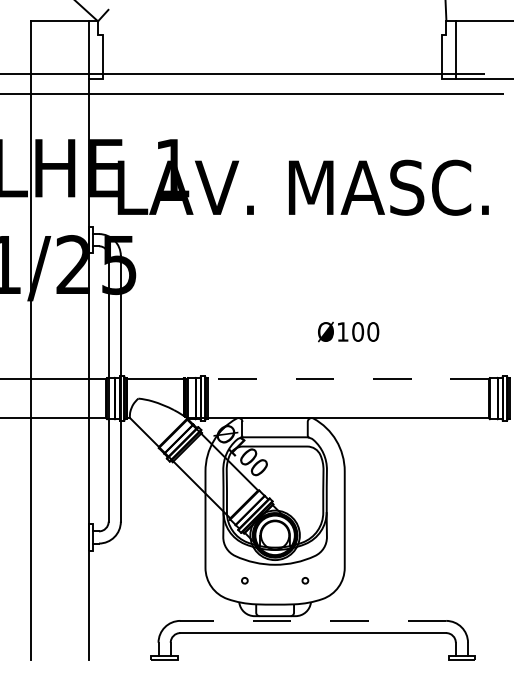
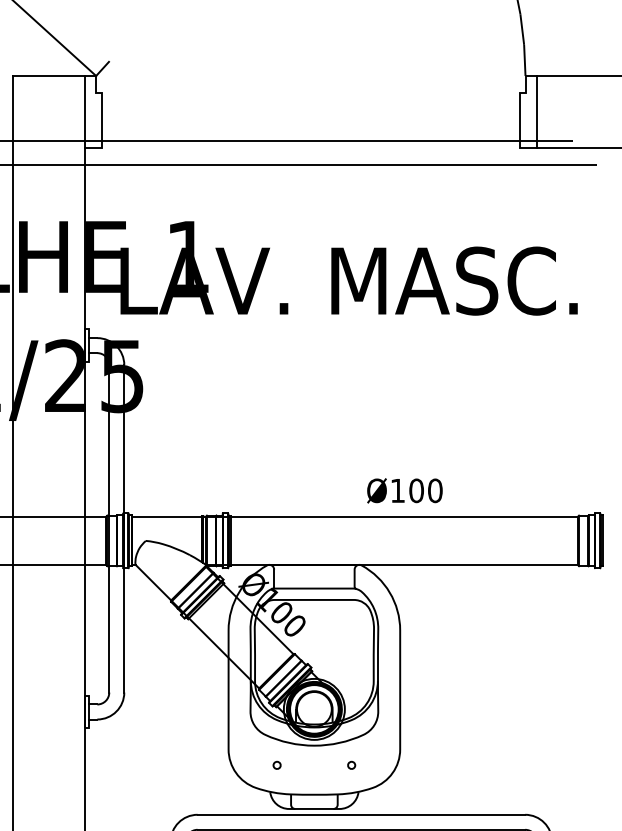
text: (348, 331) -> (404, 490), moved
line: (338, 378) -> (392, 516), dashed -> solid
line: (313, 620) -> (361, 814), dashed -> solid

